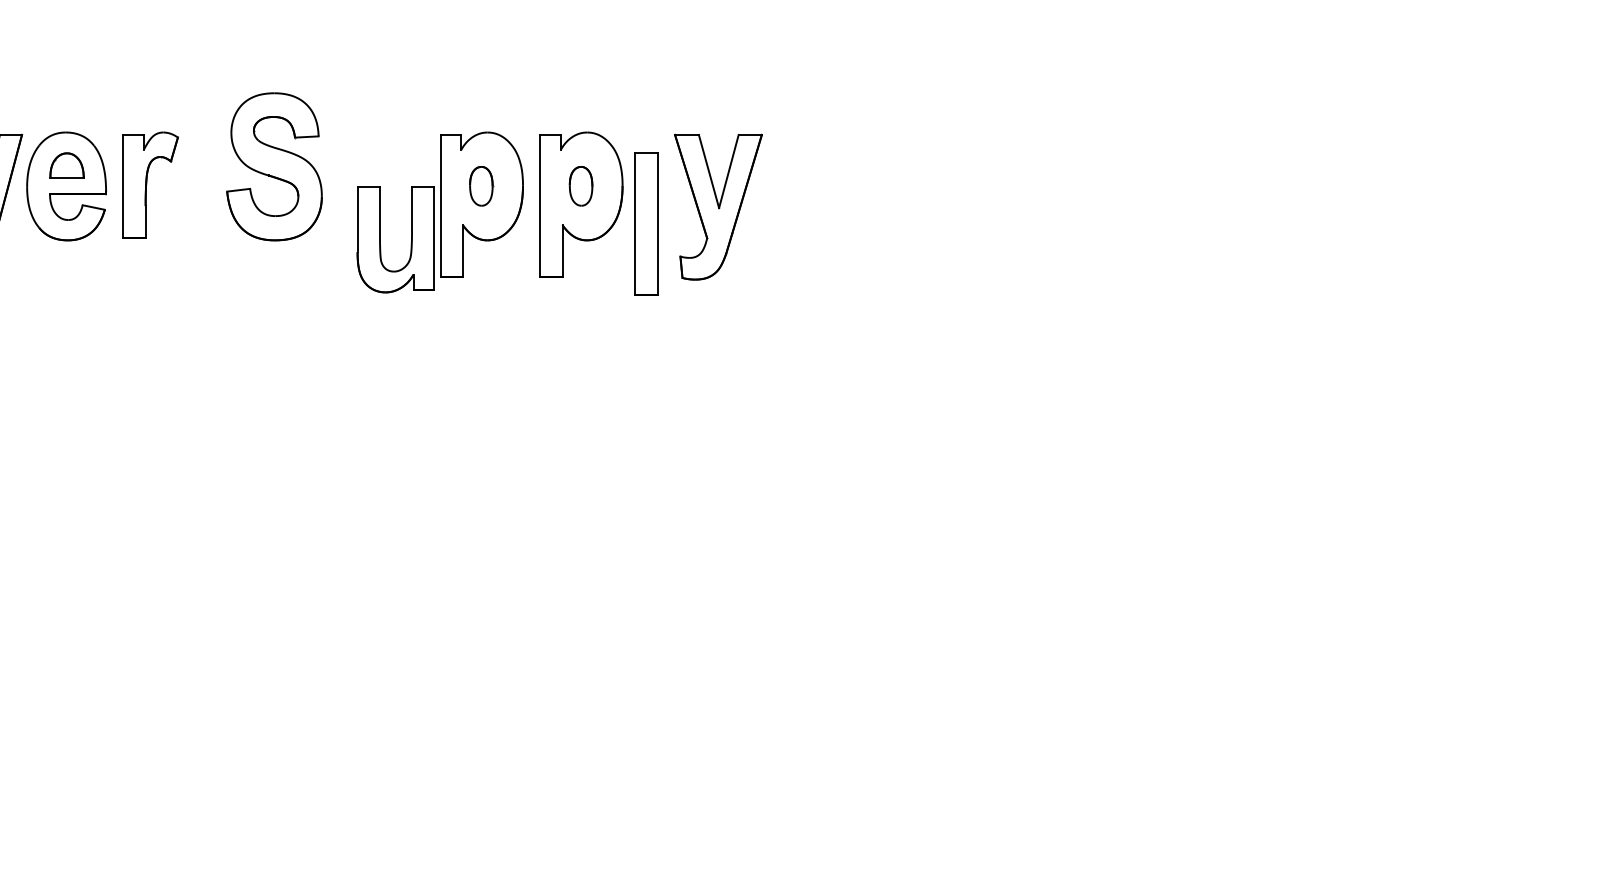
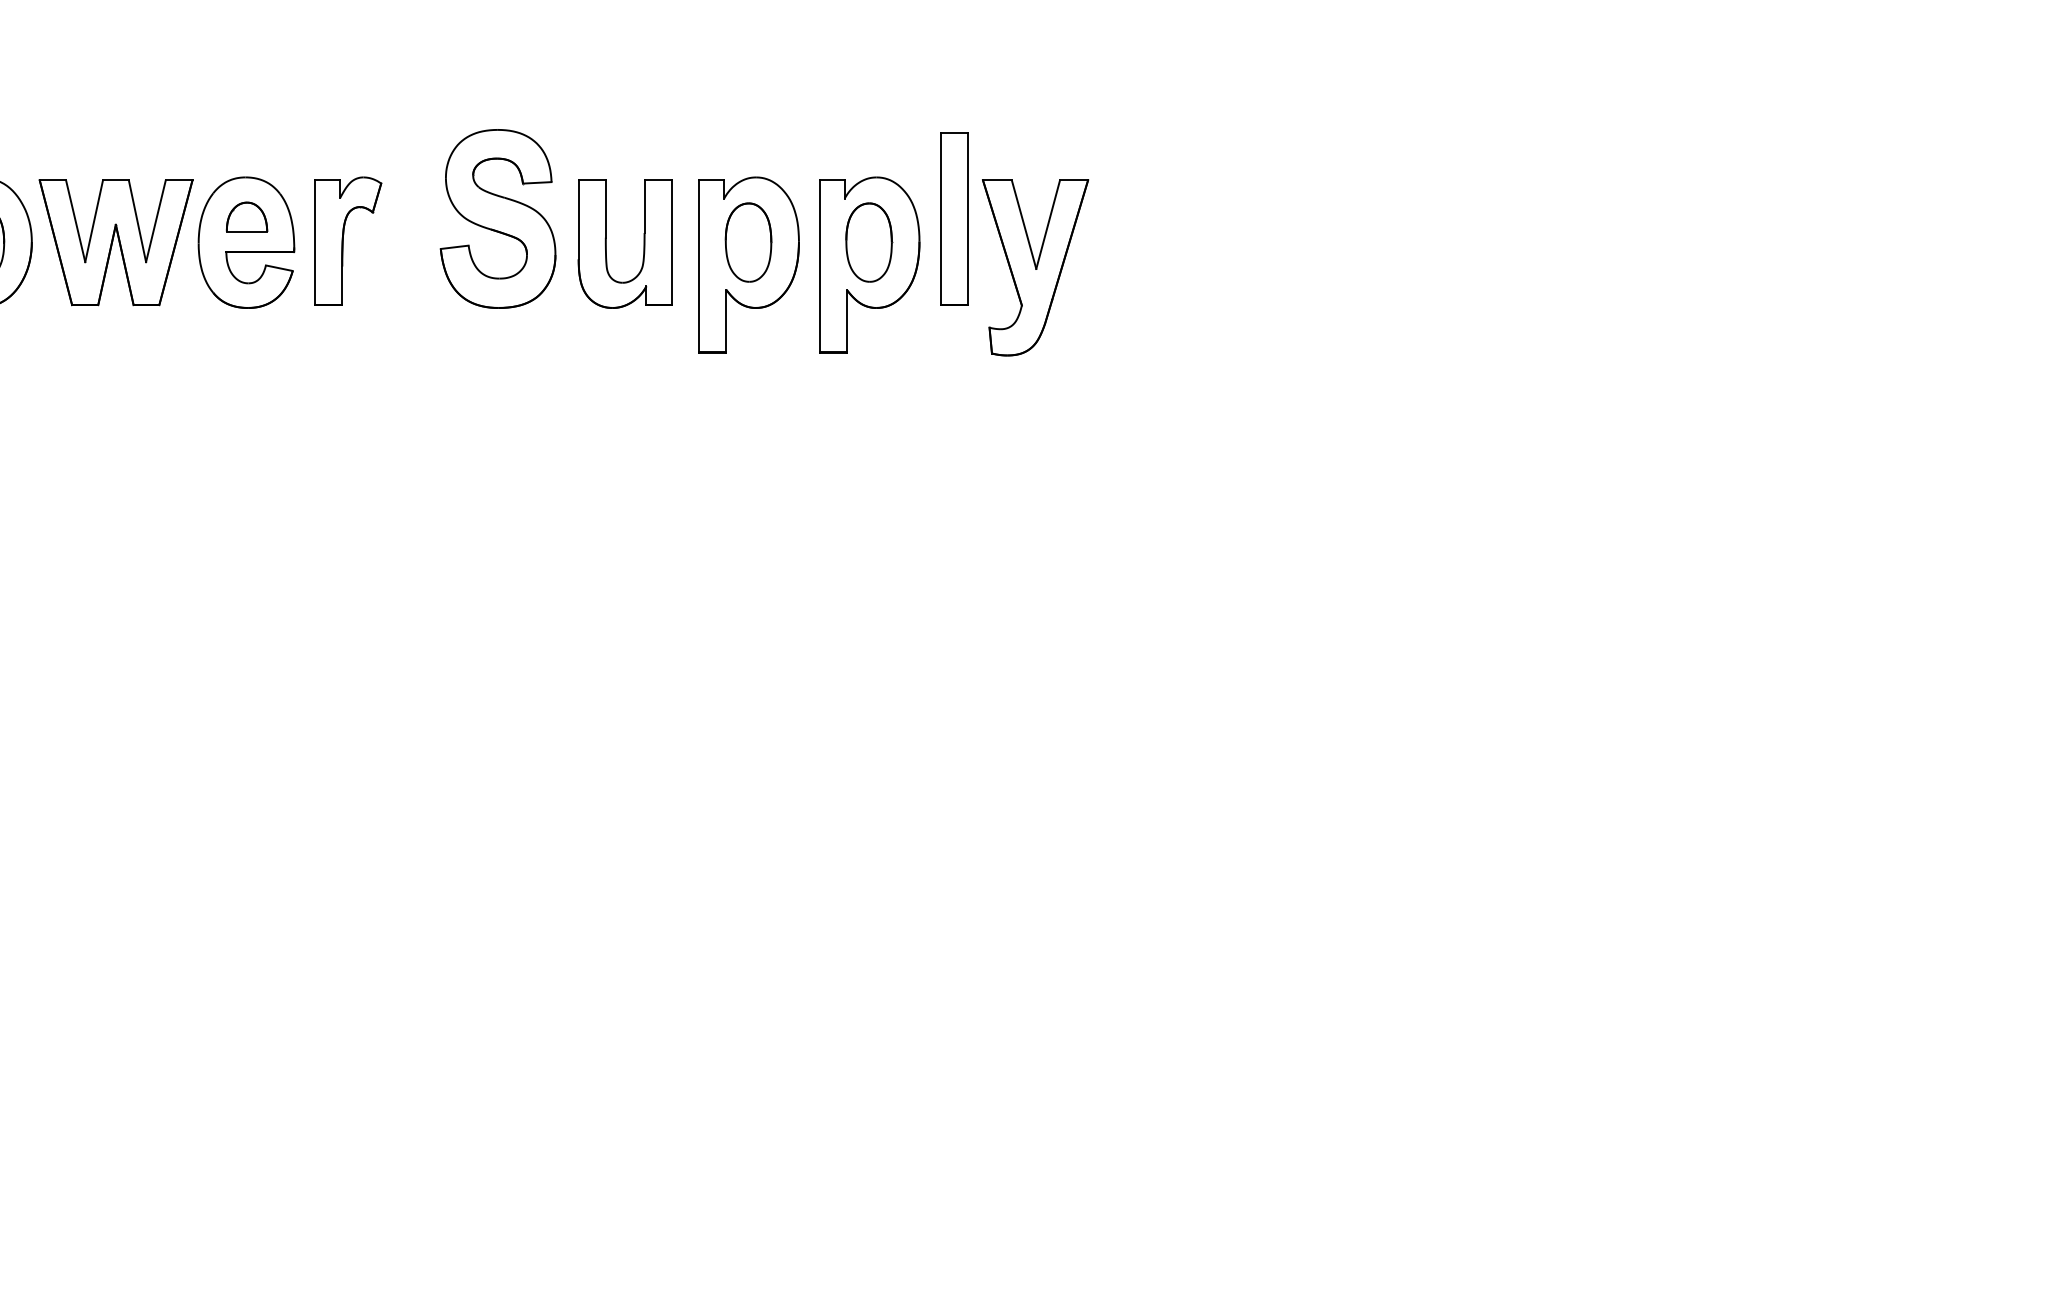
part: (481, 186) -> (748, 242), size x1.67
part: (581, 186) -> (869, 242), size x1.67
part: (646, 223) -> (954, 218), moved
part: (380, 239) -> (606, 243), moved

